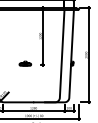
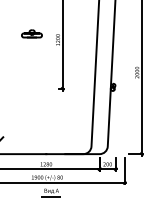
part: (25, 63) -> (32, 33), moved

